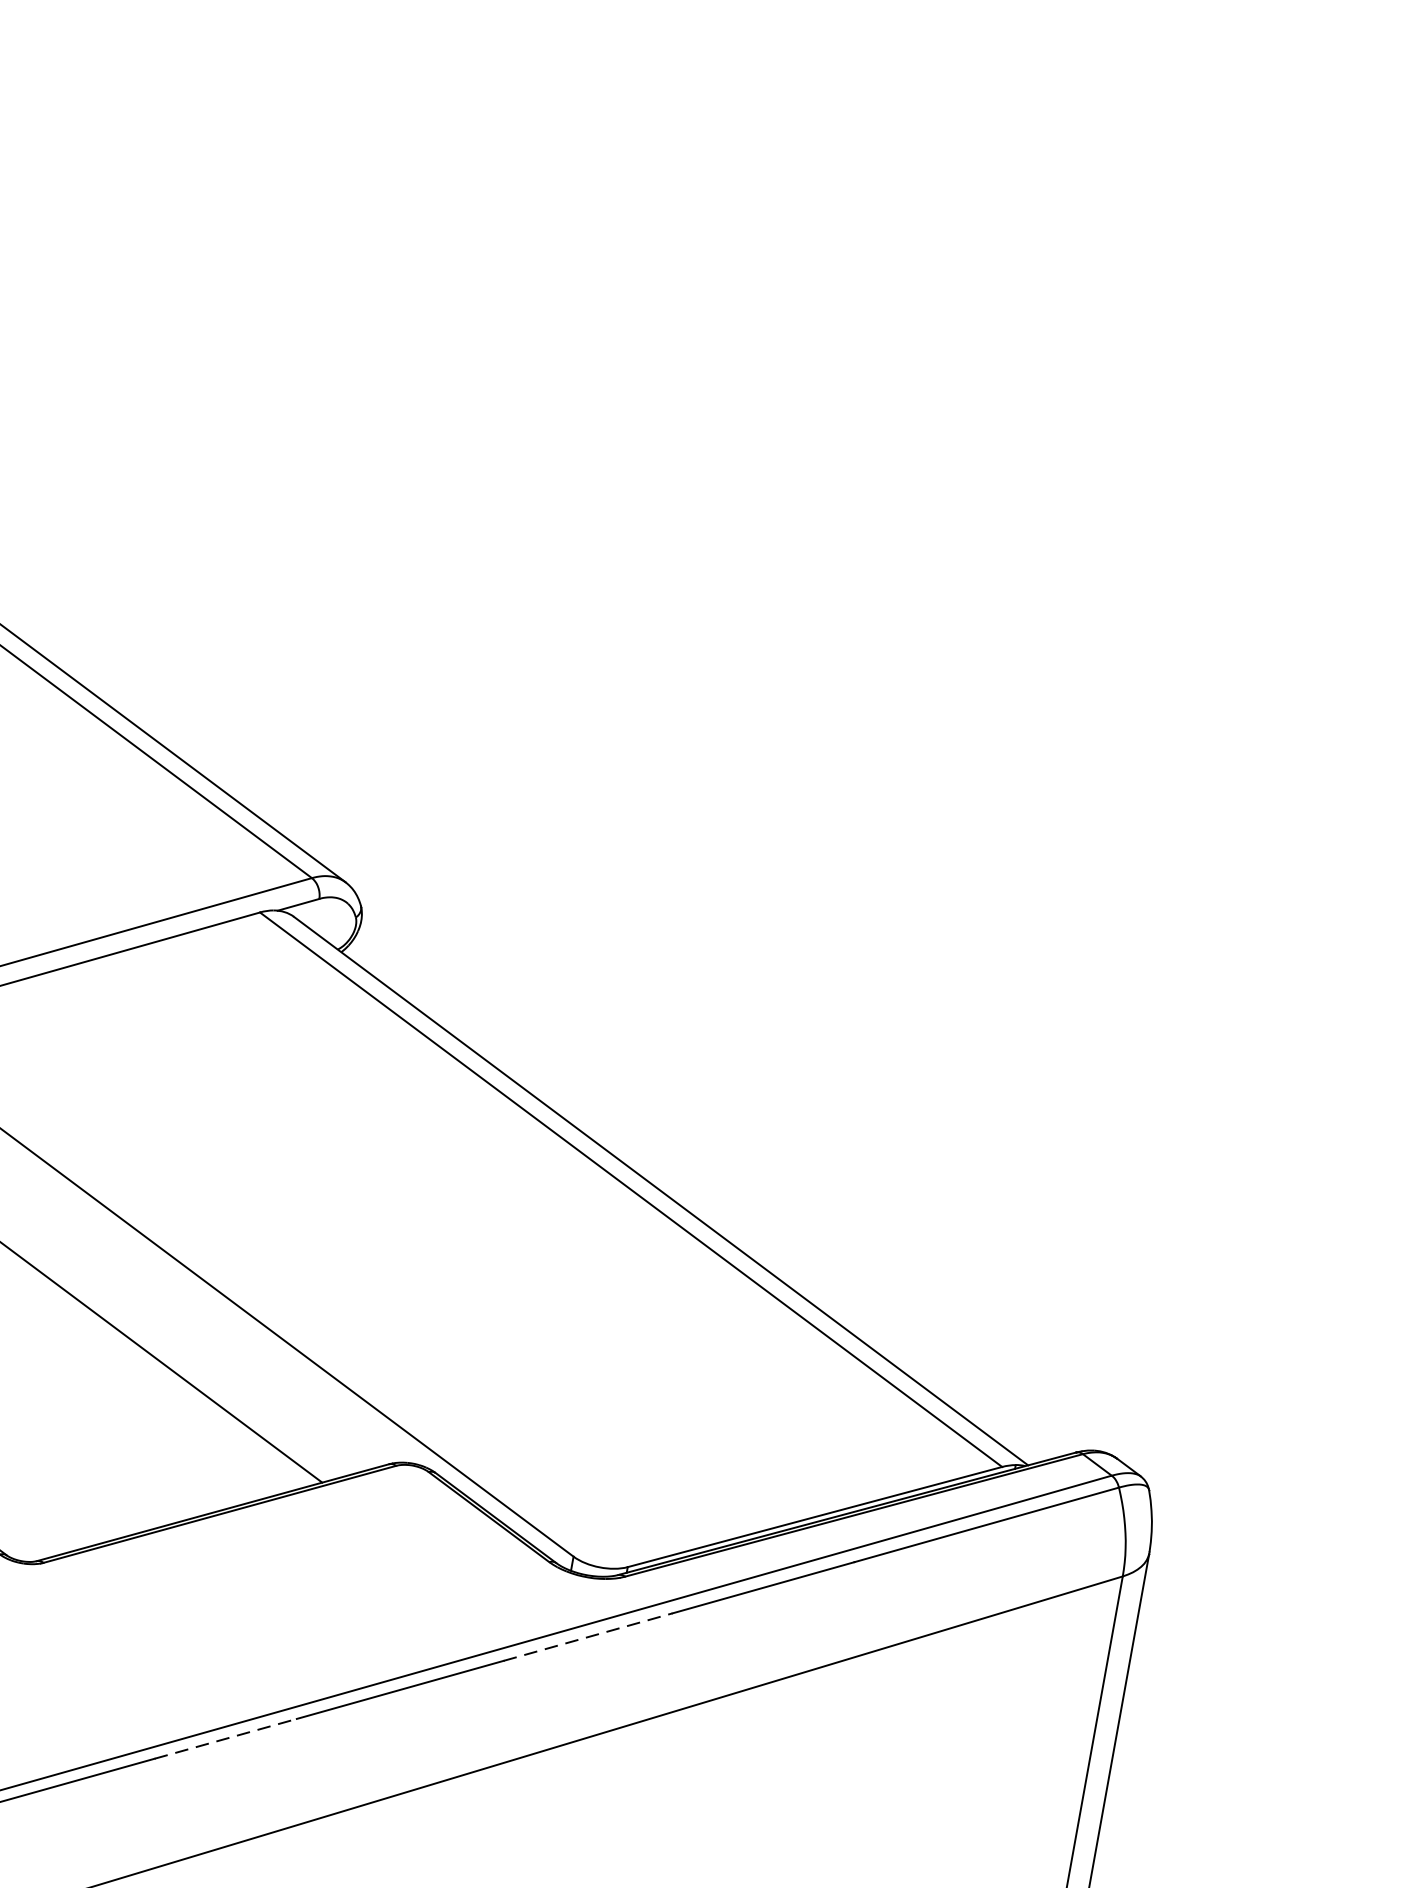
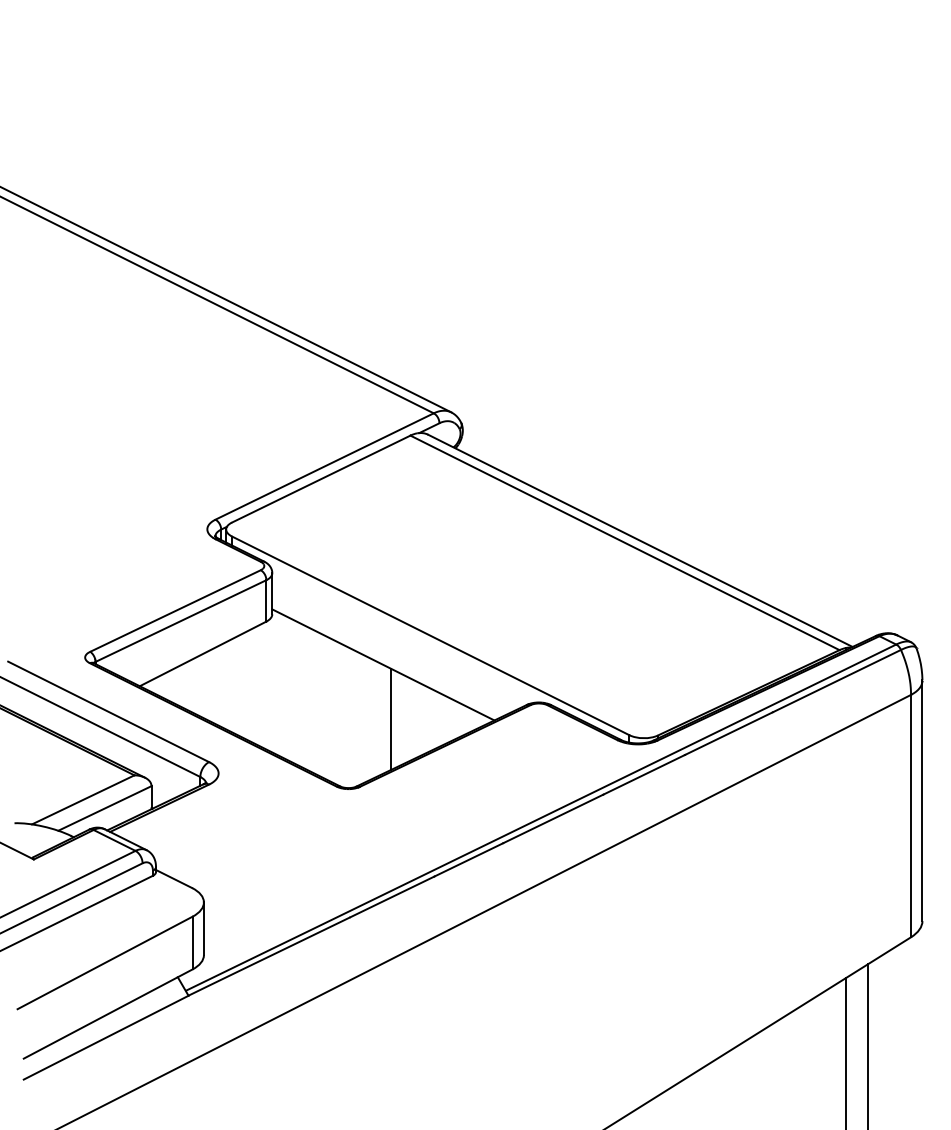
line: (125, 1445) -> (390, 719), added
line: (588, 1636) -> (644, 774), dashed -> solid
line: (227, 1738) -> (469, 859), dashed -> solid

